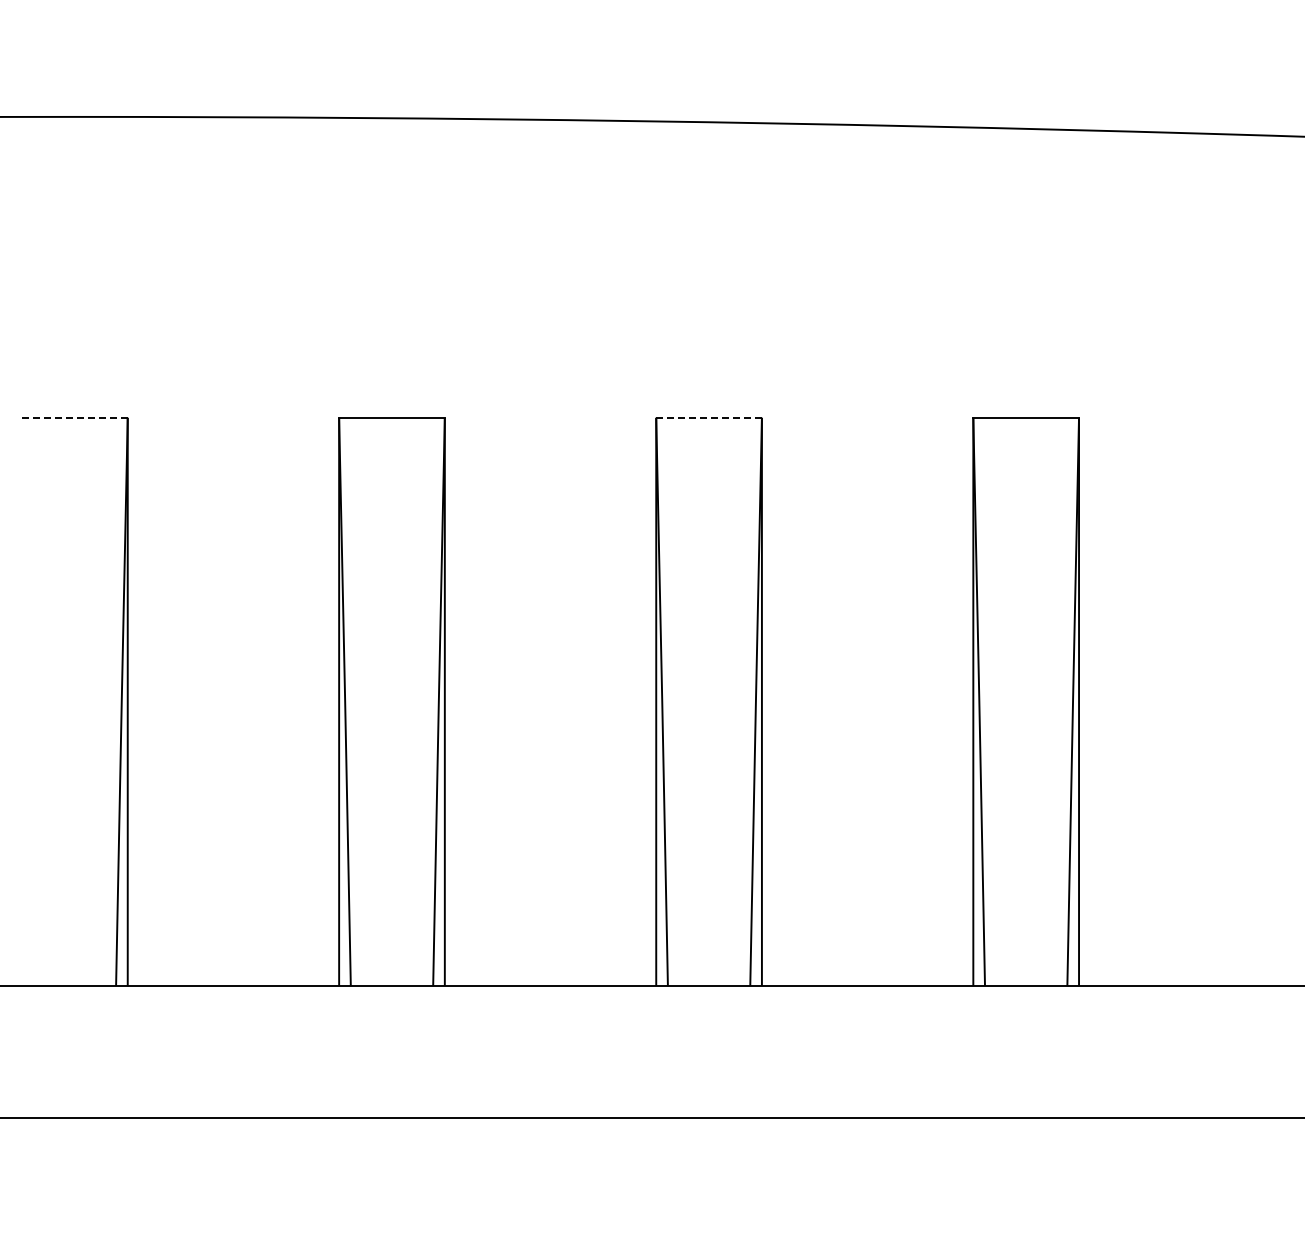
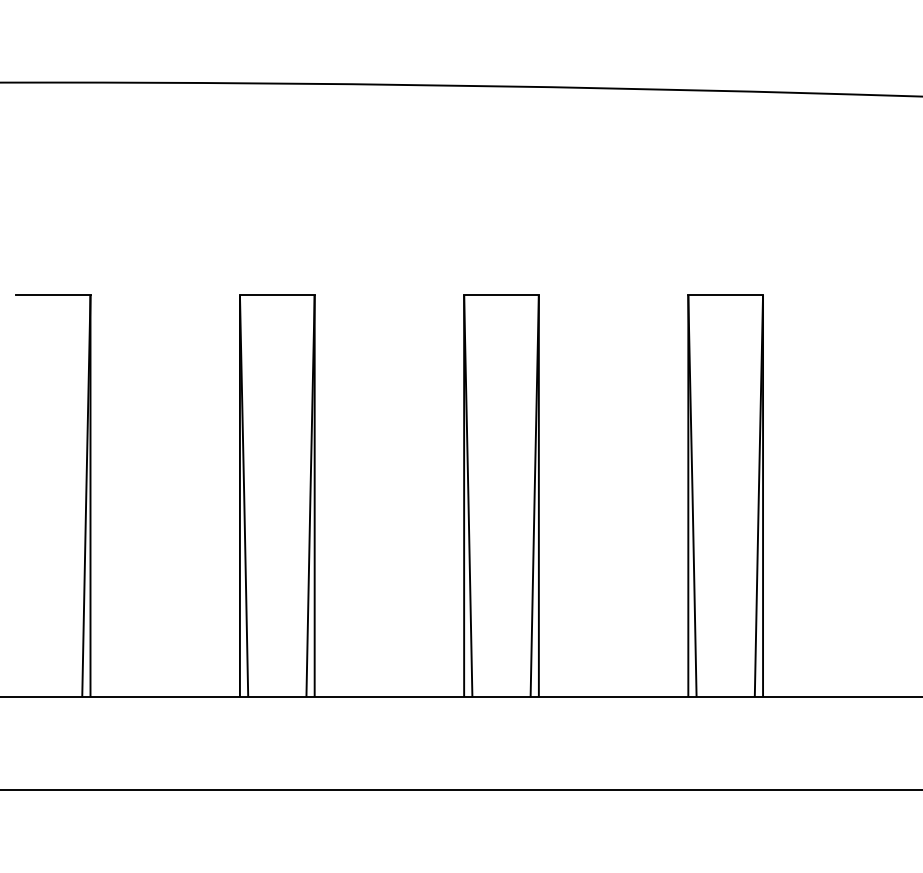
line: (74, 417) -> (52, 295), dashed -> solid
line: (709, 417) -> (501, 295), dashed -> solid

